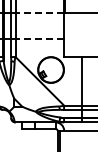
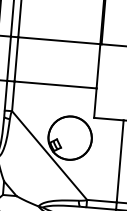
line: (39, 13) -> (58, 41), dashed -> solid
line: (39, 39) -> (54, 85), dashed -> solid

